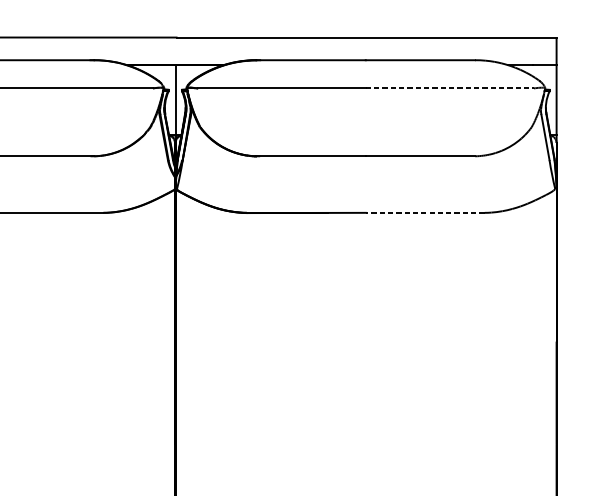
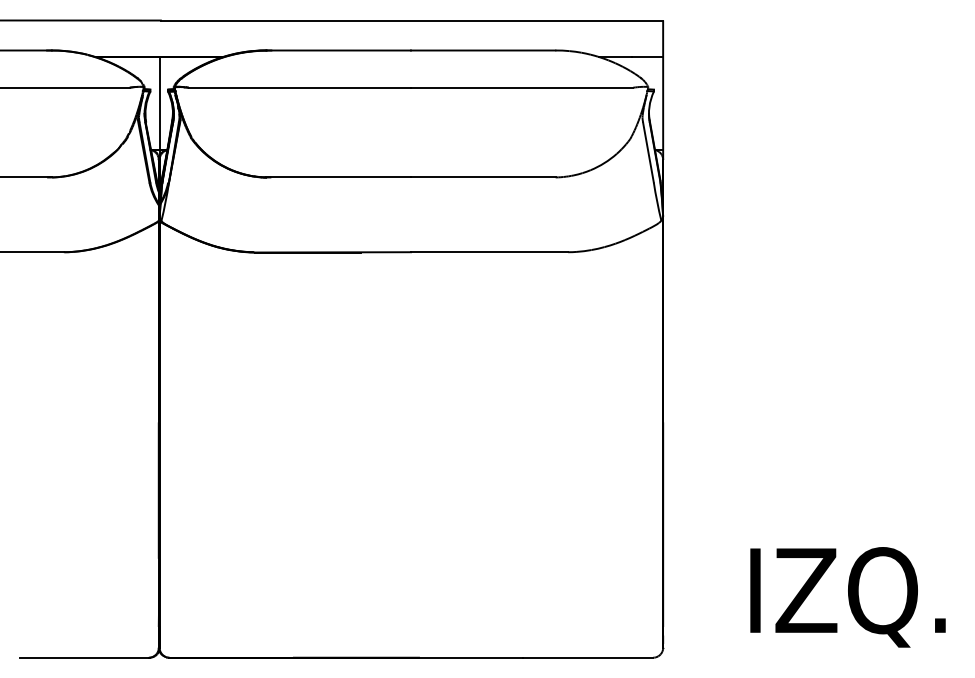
line: (450, 88) -> (522, 87), dashed -> solid
line: (425, 213) -> (489, 252), dashed -> solid

